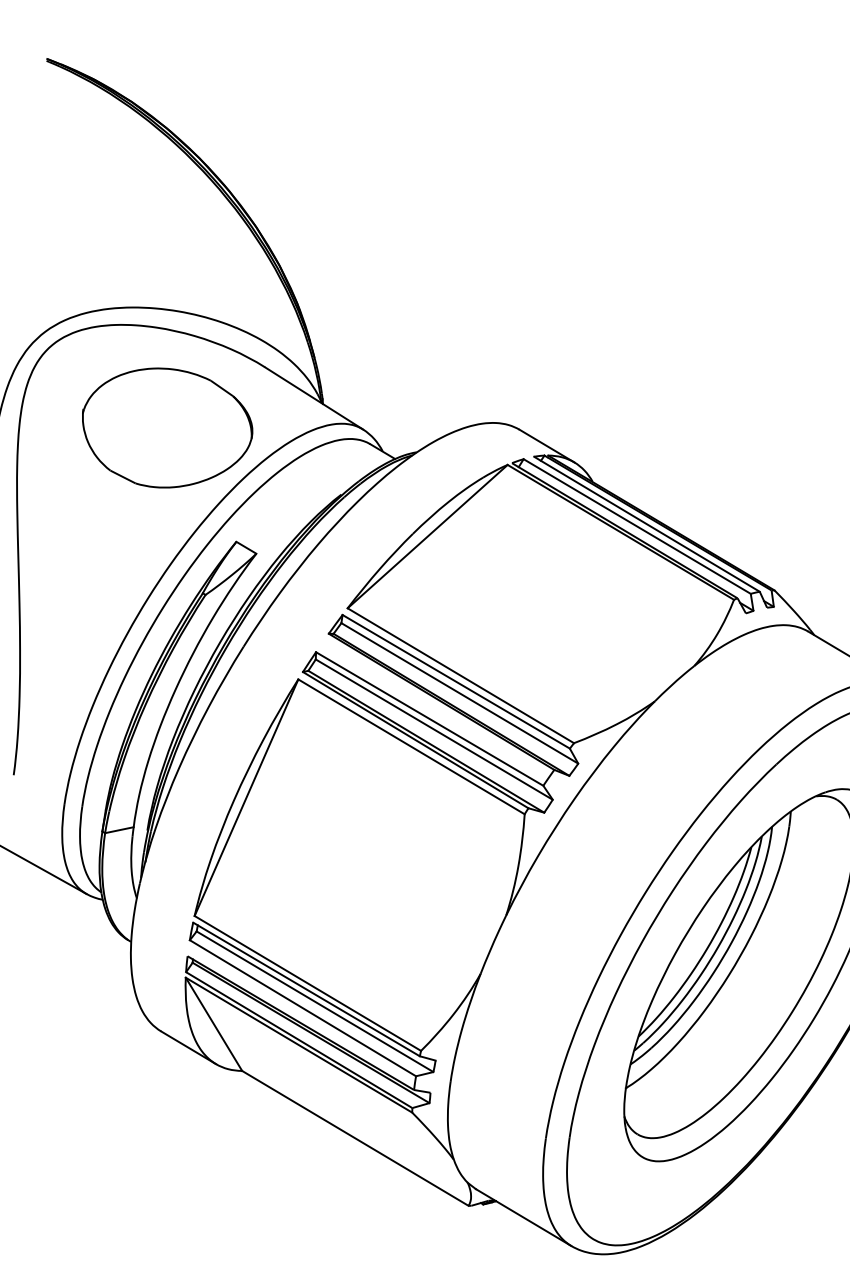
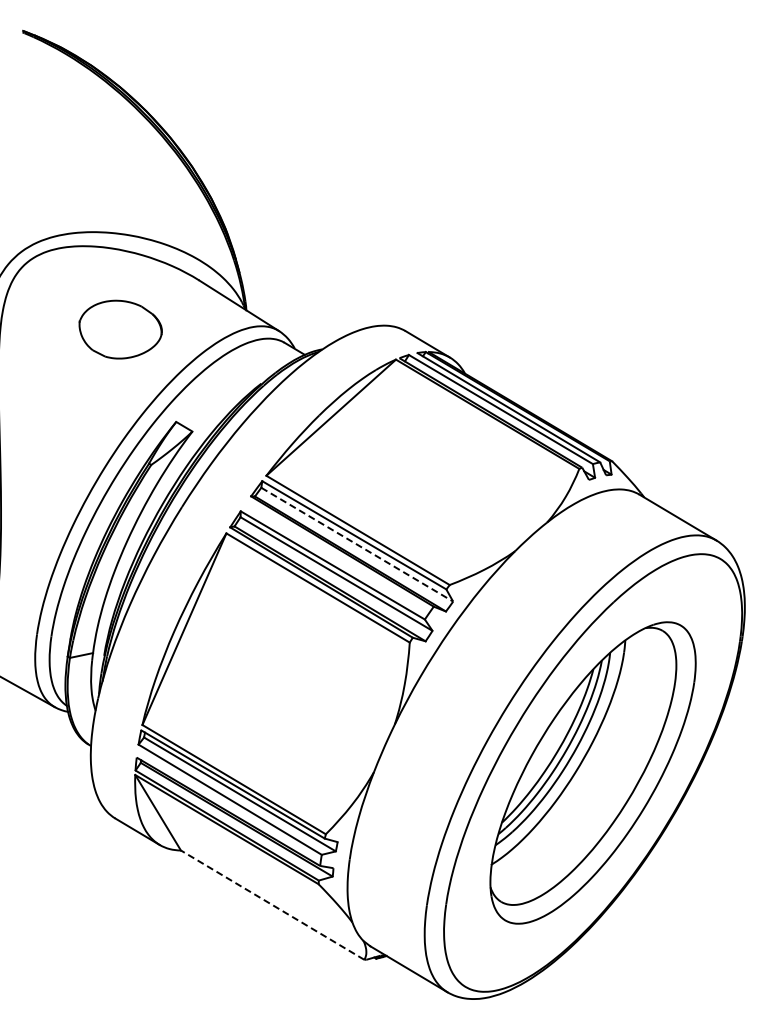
part: (167, 427) -> (120, 329), size x0.6
line: (460, 693) -> (357, 544), solid -> dashed
line: (355, 1138) -> (272, 905), solid -> dashed

